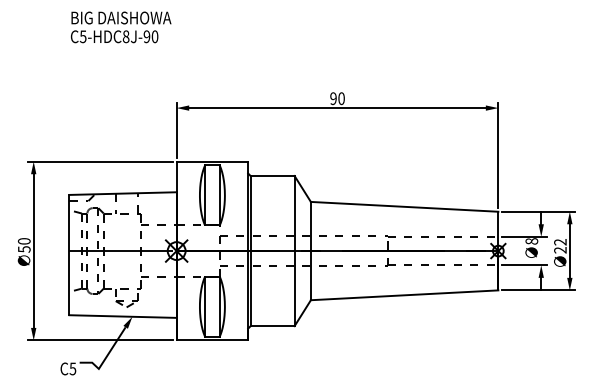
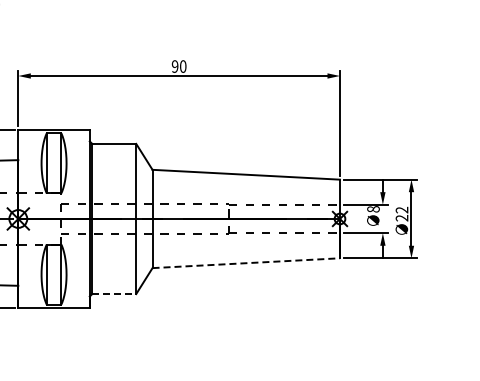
line: (404, 295) -> (246, 263), solid -> dashed
line: (272, 326) -> (114, 294), solid -> dashed

